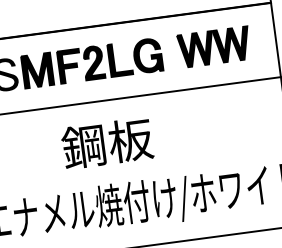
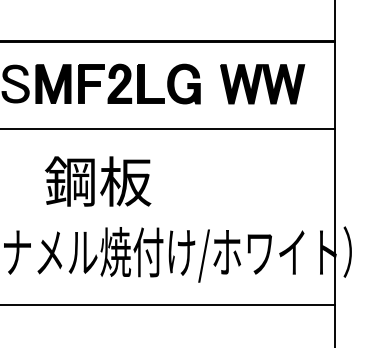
text: (107, 143) -> (98, 181), moved

